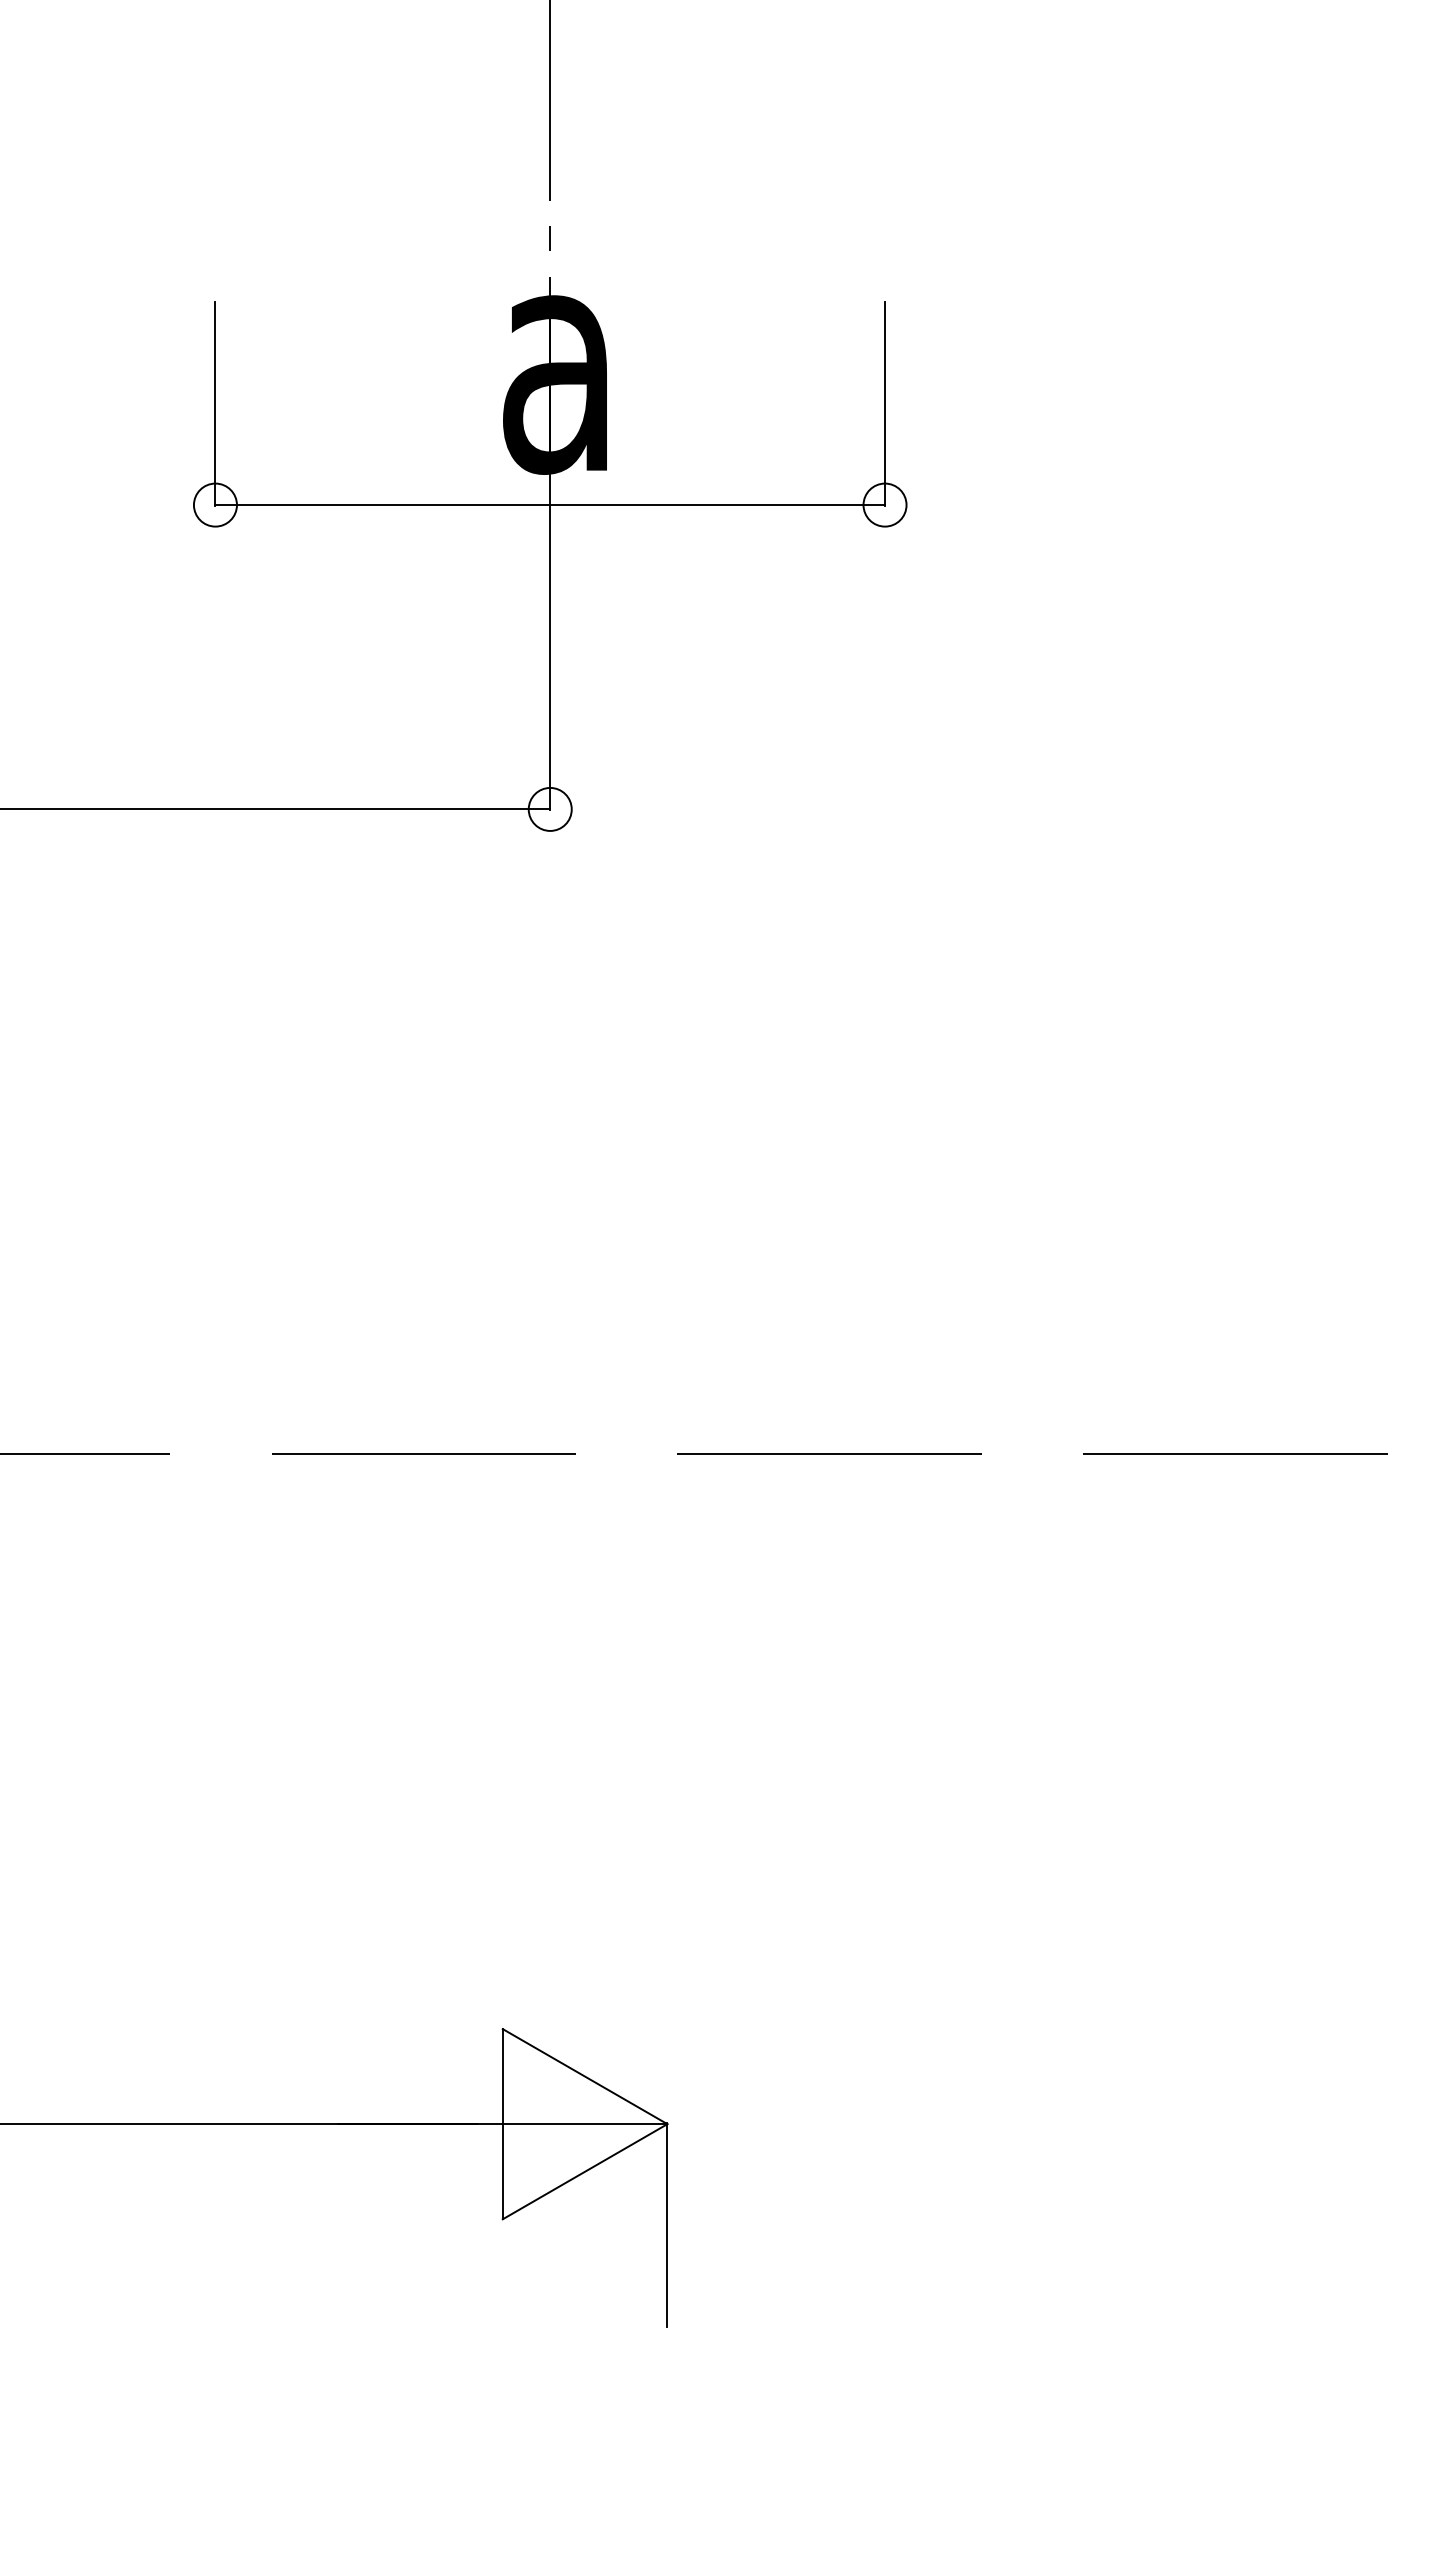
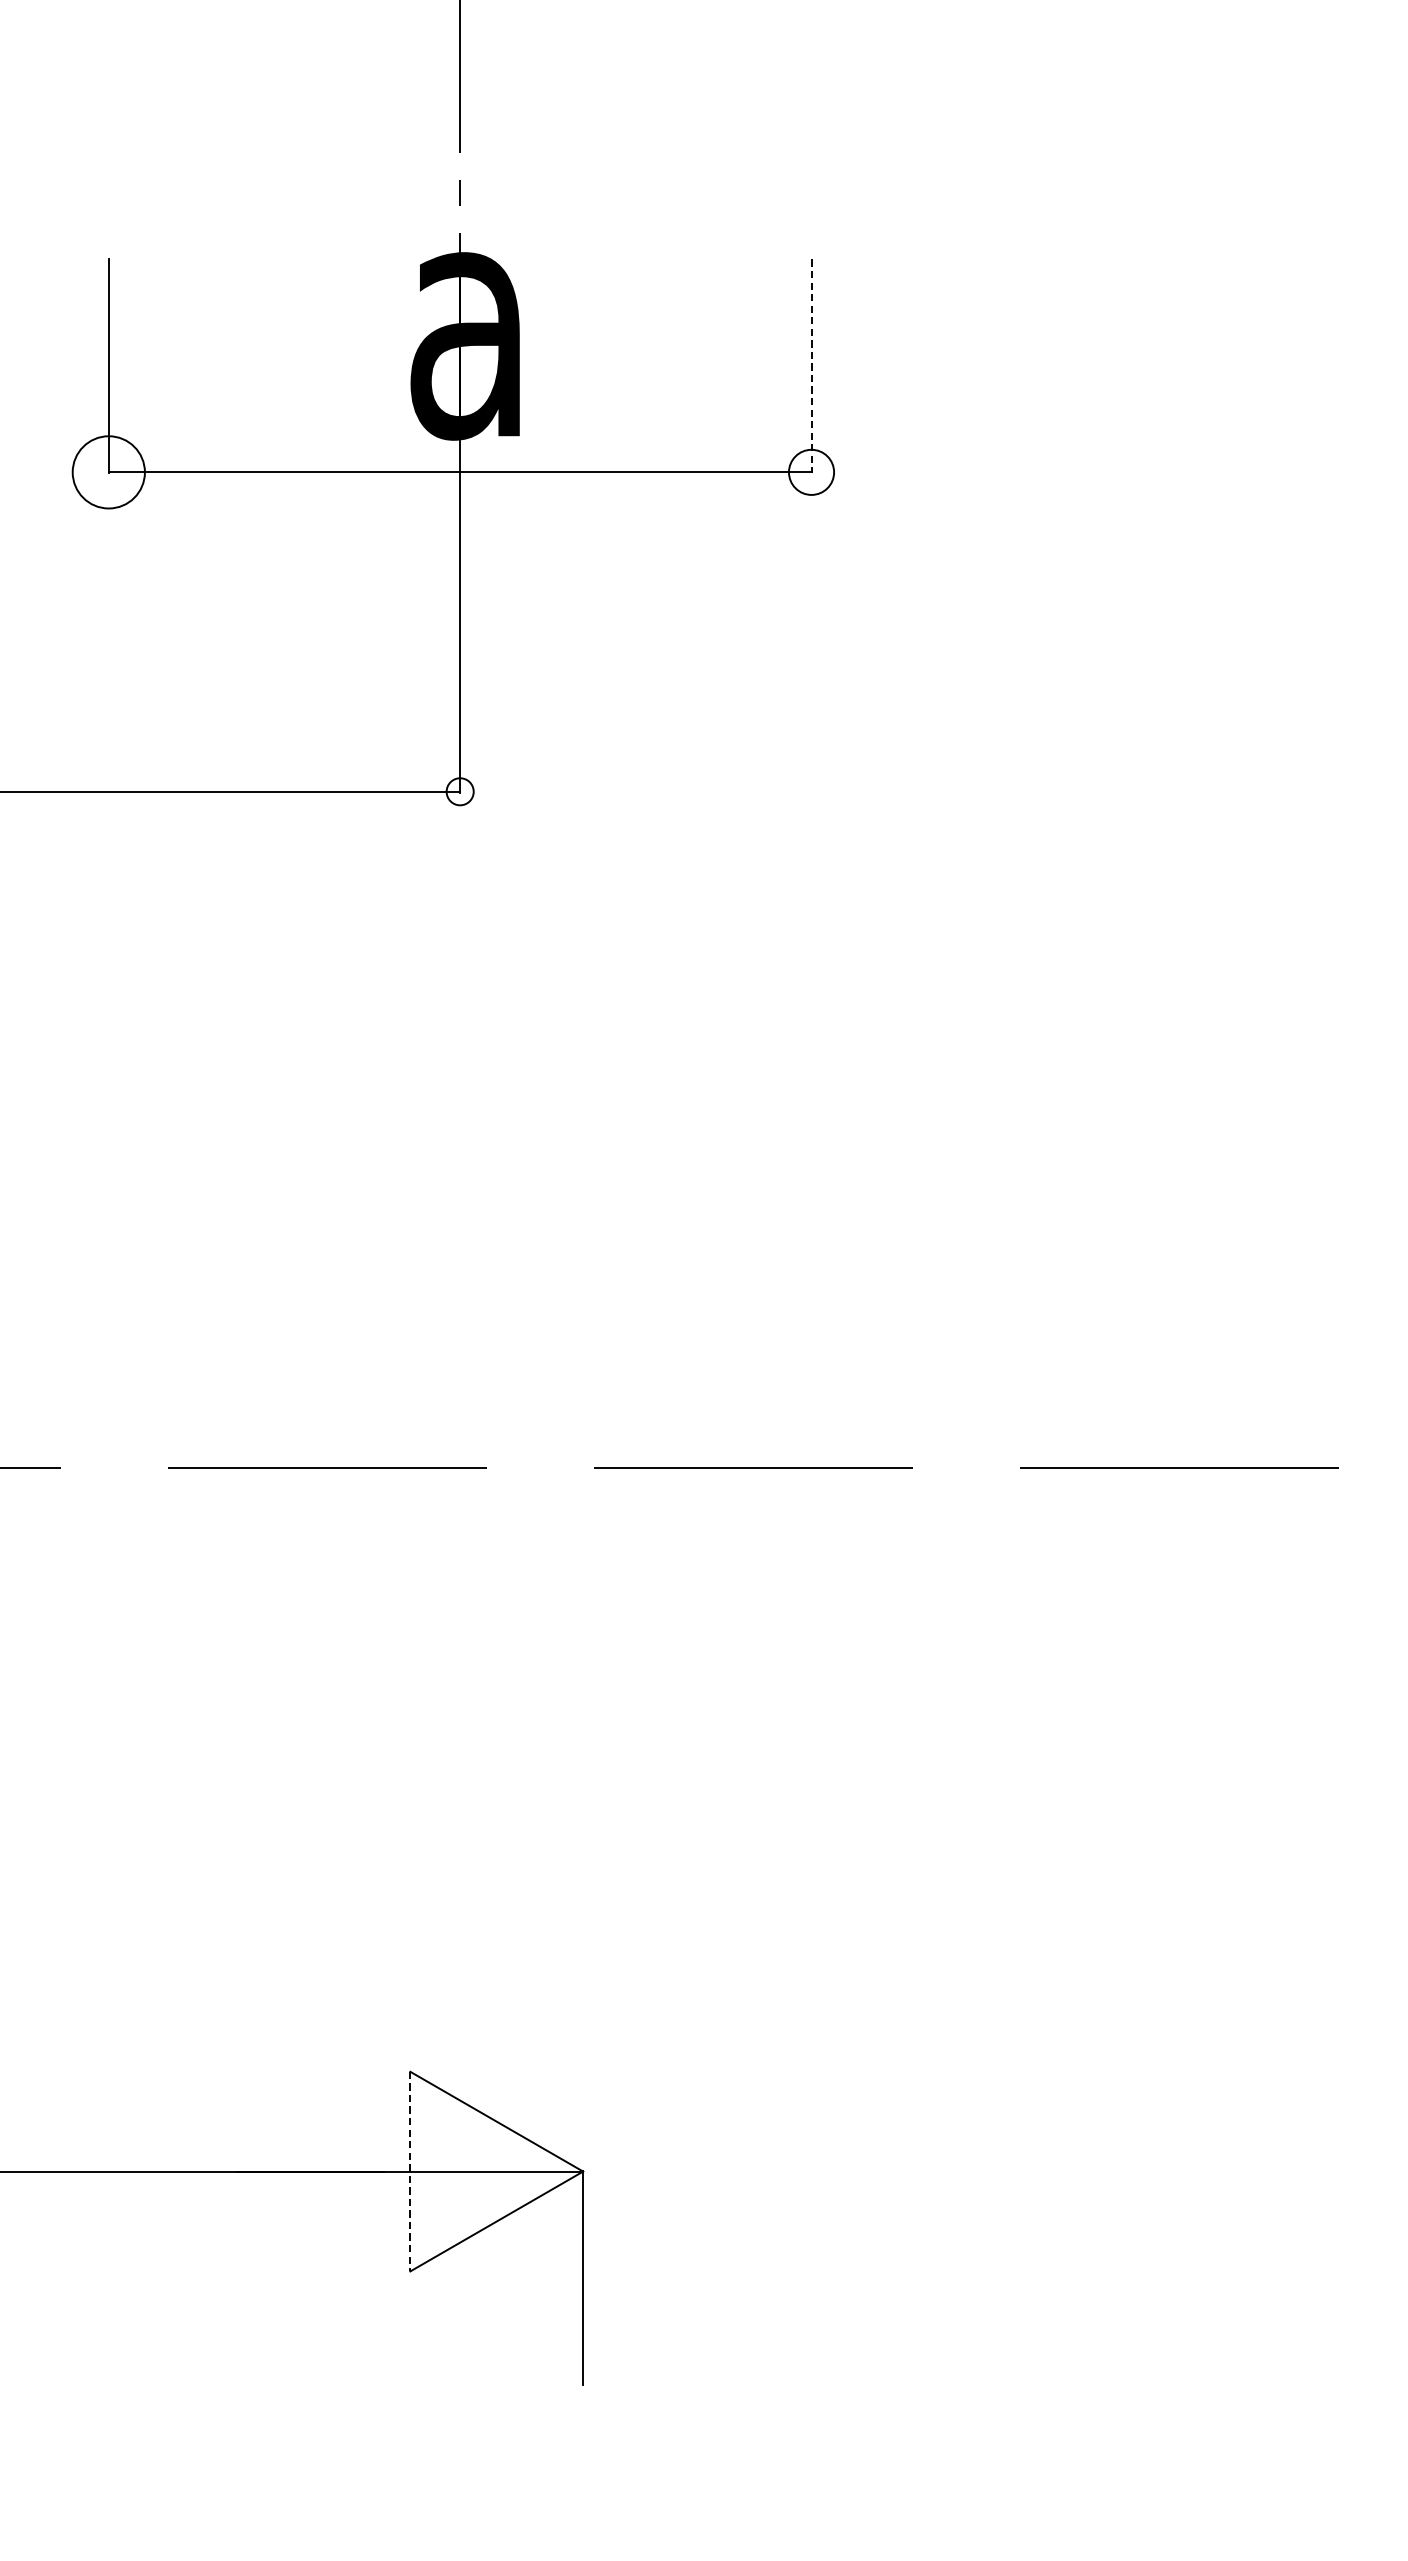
line: (885, 404) -> (812, 366), solid -> dashed
circle: (214, 504) -> (107, 471), size x1.6
circle: (549, 808) -> (459, 790), size x0.6
line: (502, 2124) -> (410, 2171), solid -> dashed

